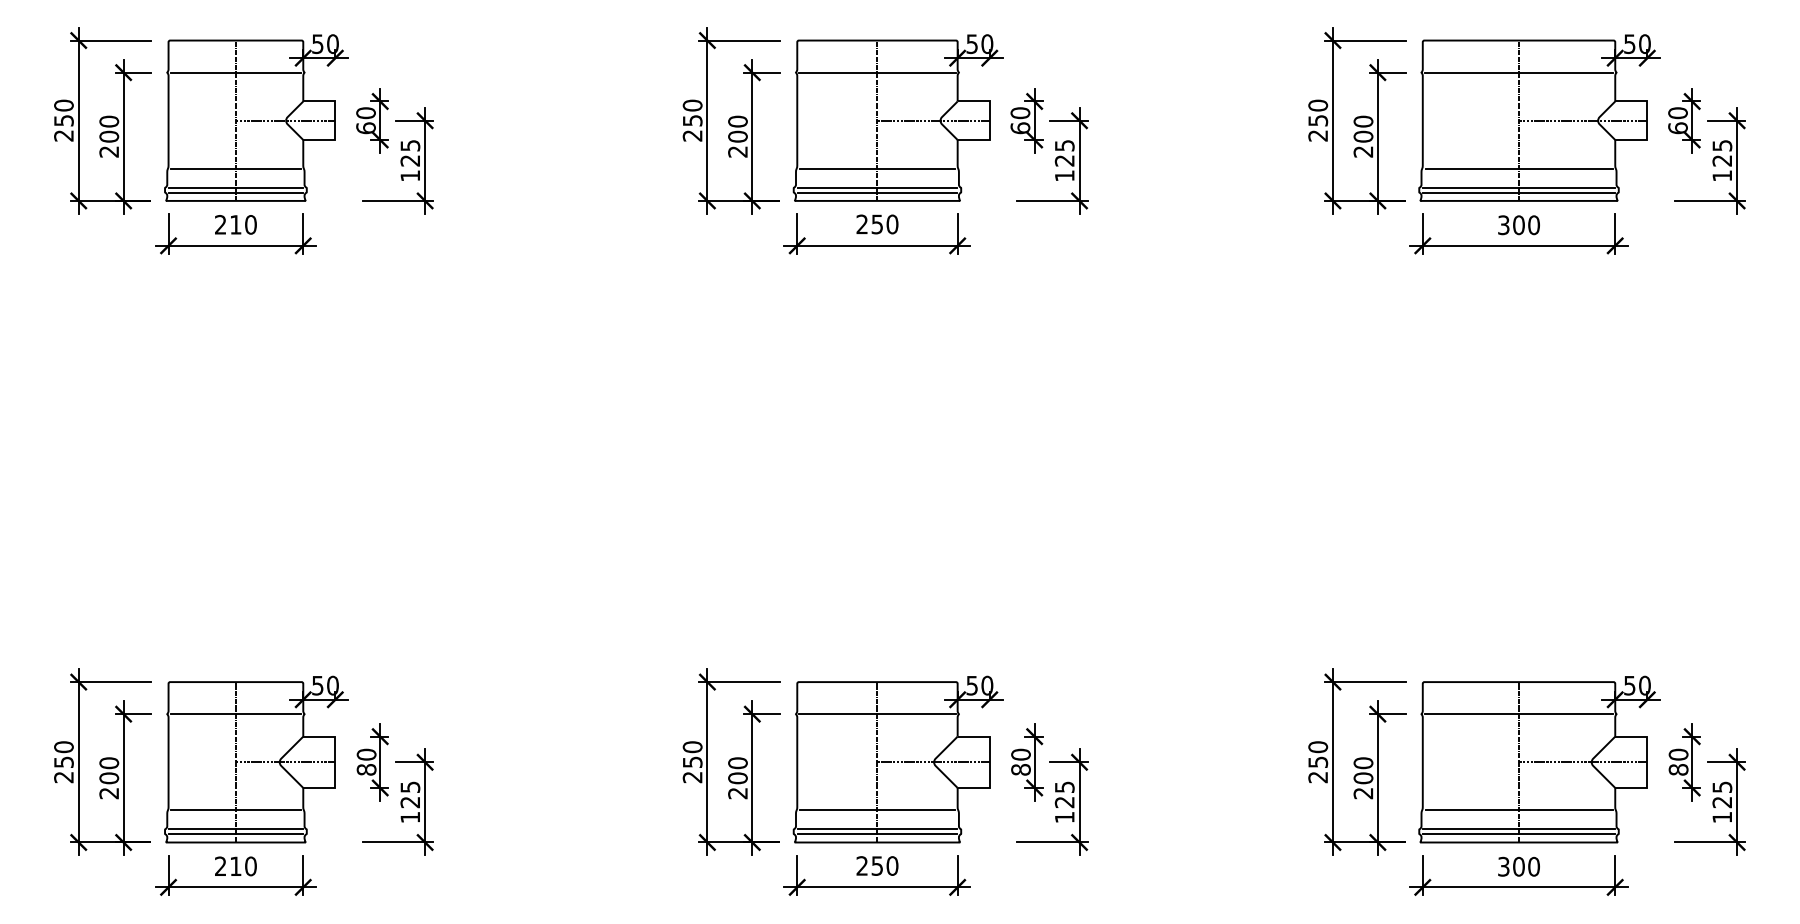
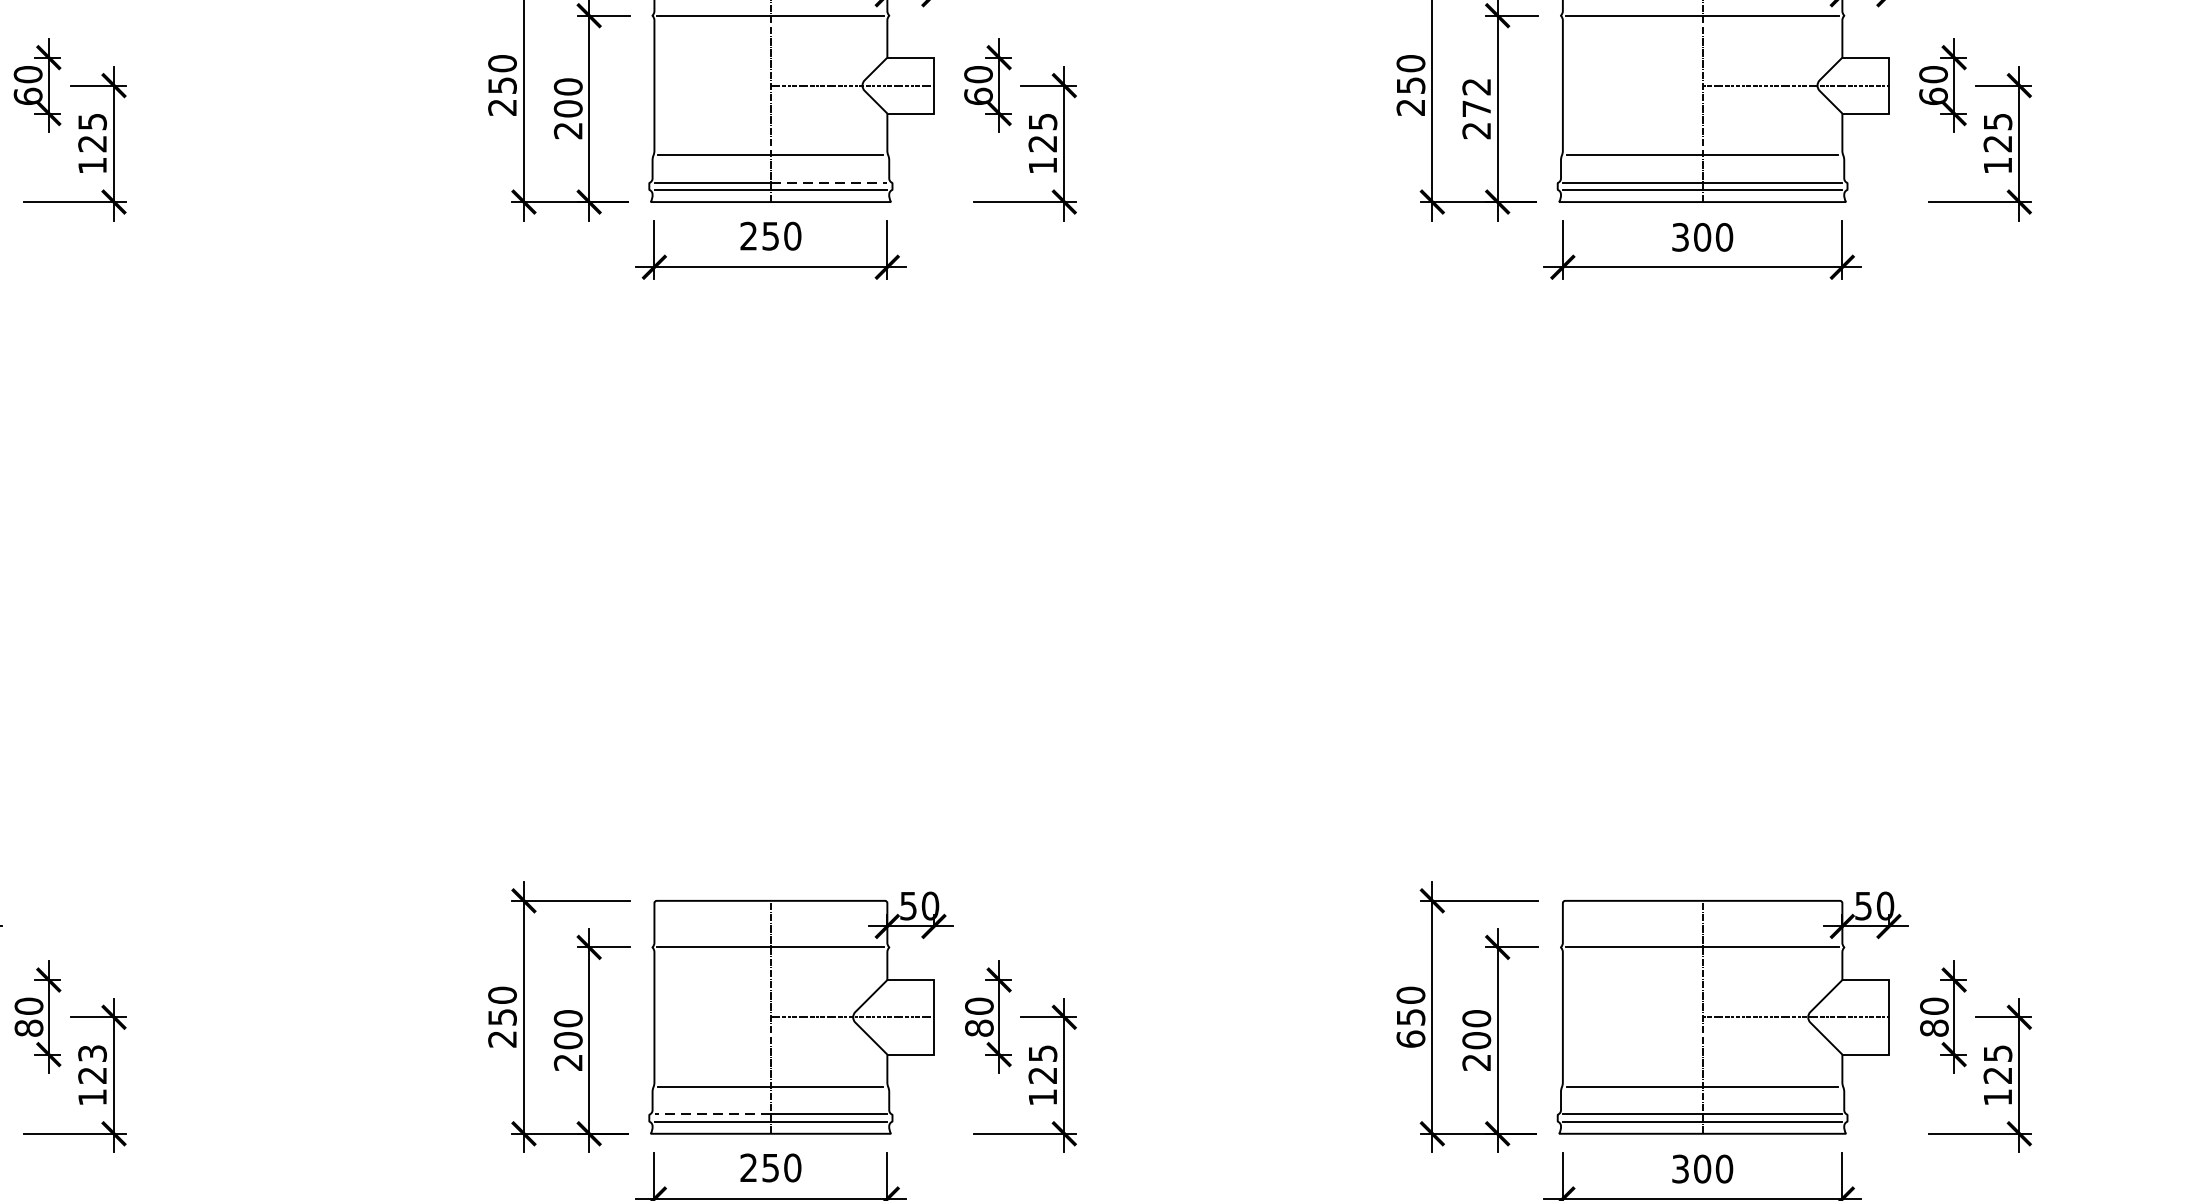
text: (1363, 128) -> (1476, 96), 200 -> 272
line: (917, 187) -> (829, 182), solid -> dashed
text: (1318, 777) -> (1411, 1039), 250 -> 650
text: (409, 786) -> (91, 1052), 125 -> 123
line: (837, 829) -> (712, 1114), solid -> dashed

